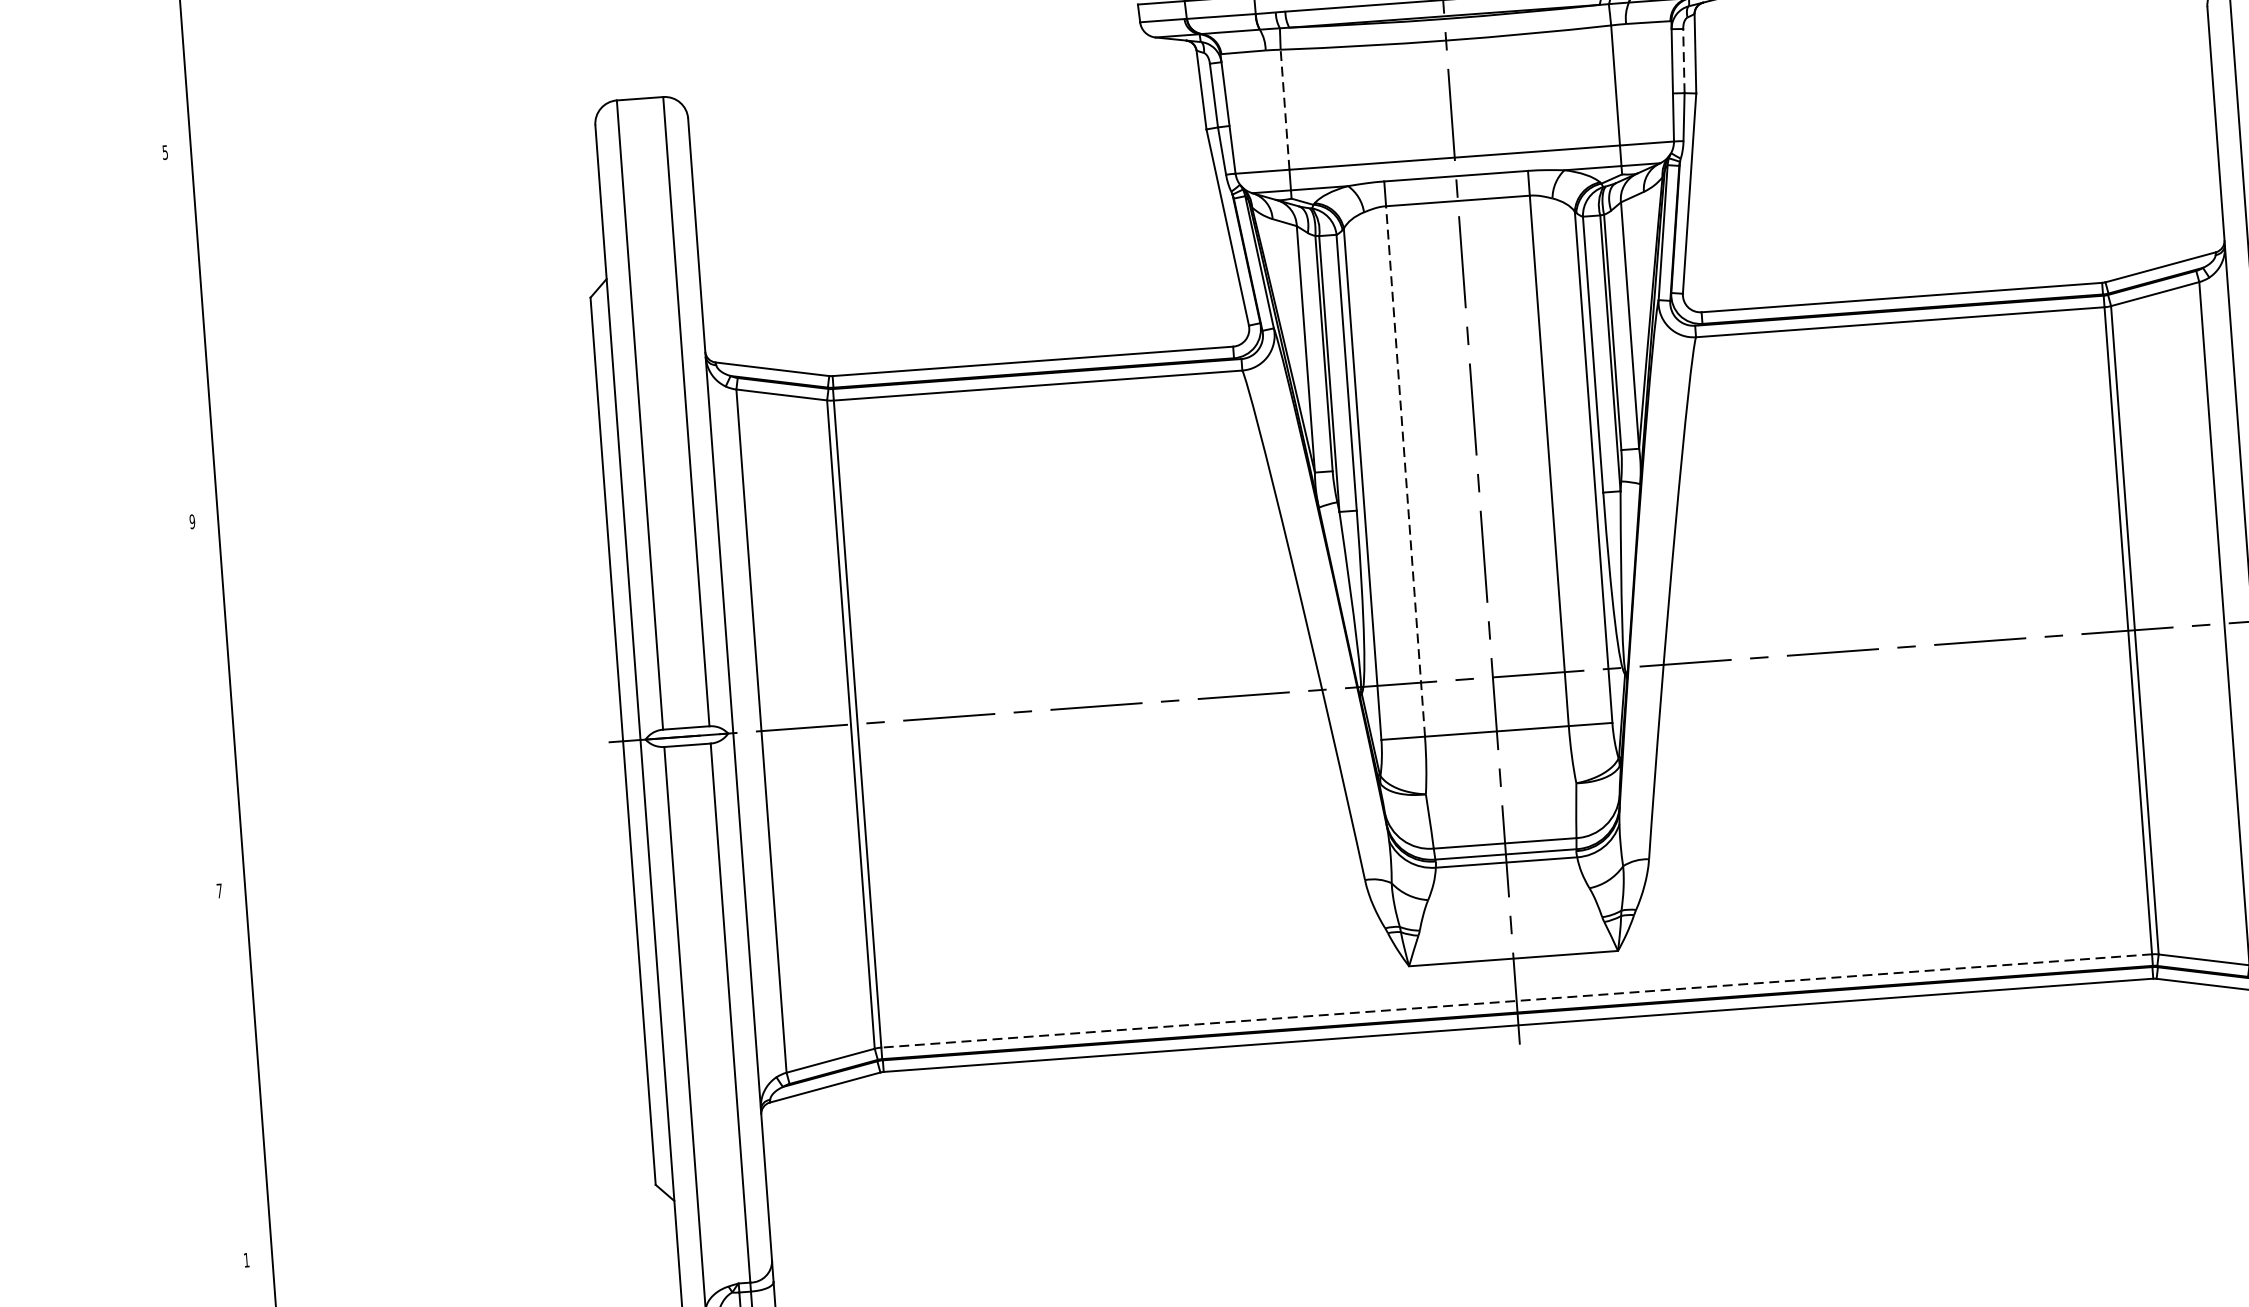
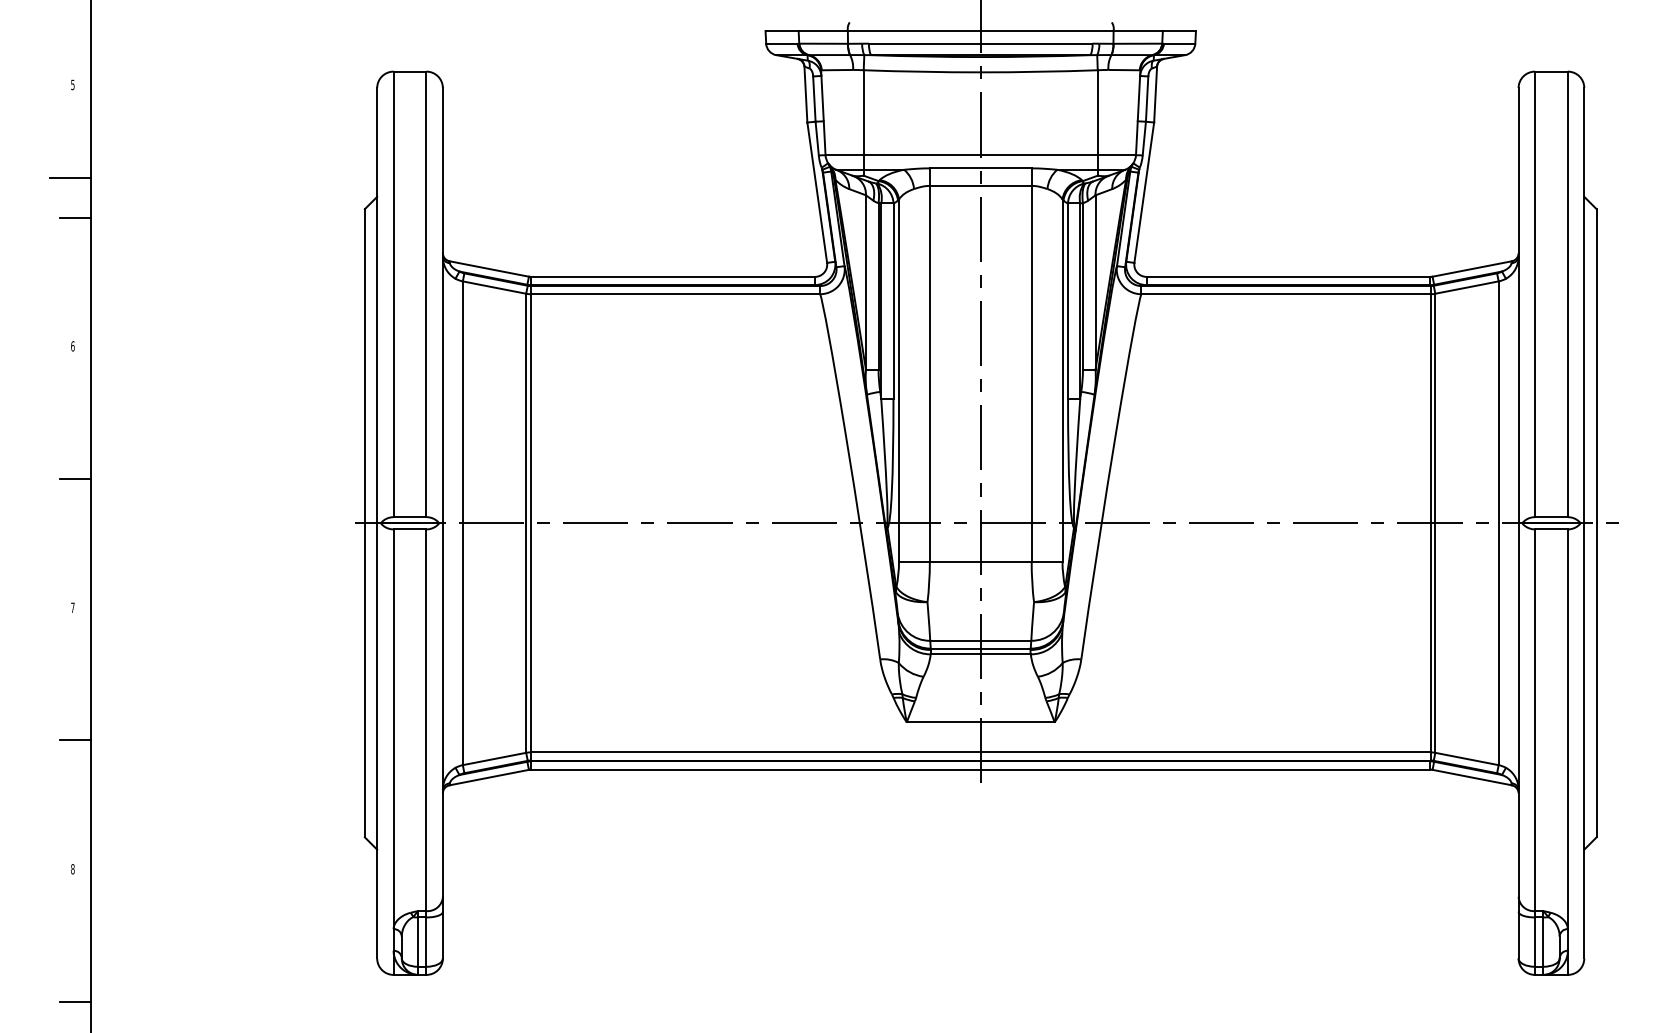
line: (1684, 61) -> (1147, 99), dashed -> solid
line: (1284, 109) -> (863, 112), dashed -> solid
line: (171, 284) -> (70, 178), added
line: (182, 339) -> (75, 217), added
line: (1405, 471) -> (929, 373), dashed -> solid
text: (191, 521) -> (72, 346), 9 -> 6
line: (209, 709) -> (75, 479), added
line: (1516, 1001) -> (980, 752), dashed -> solid
line: (236, 1078) -> (75, 740), added
text: (246, 1260) -> (72, 869), 1 -> 8

